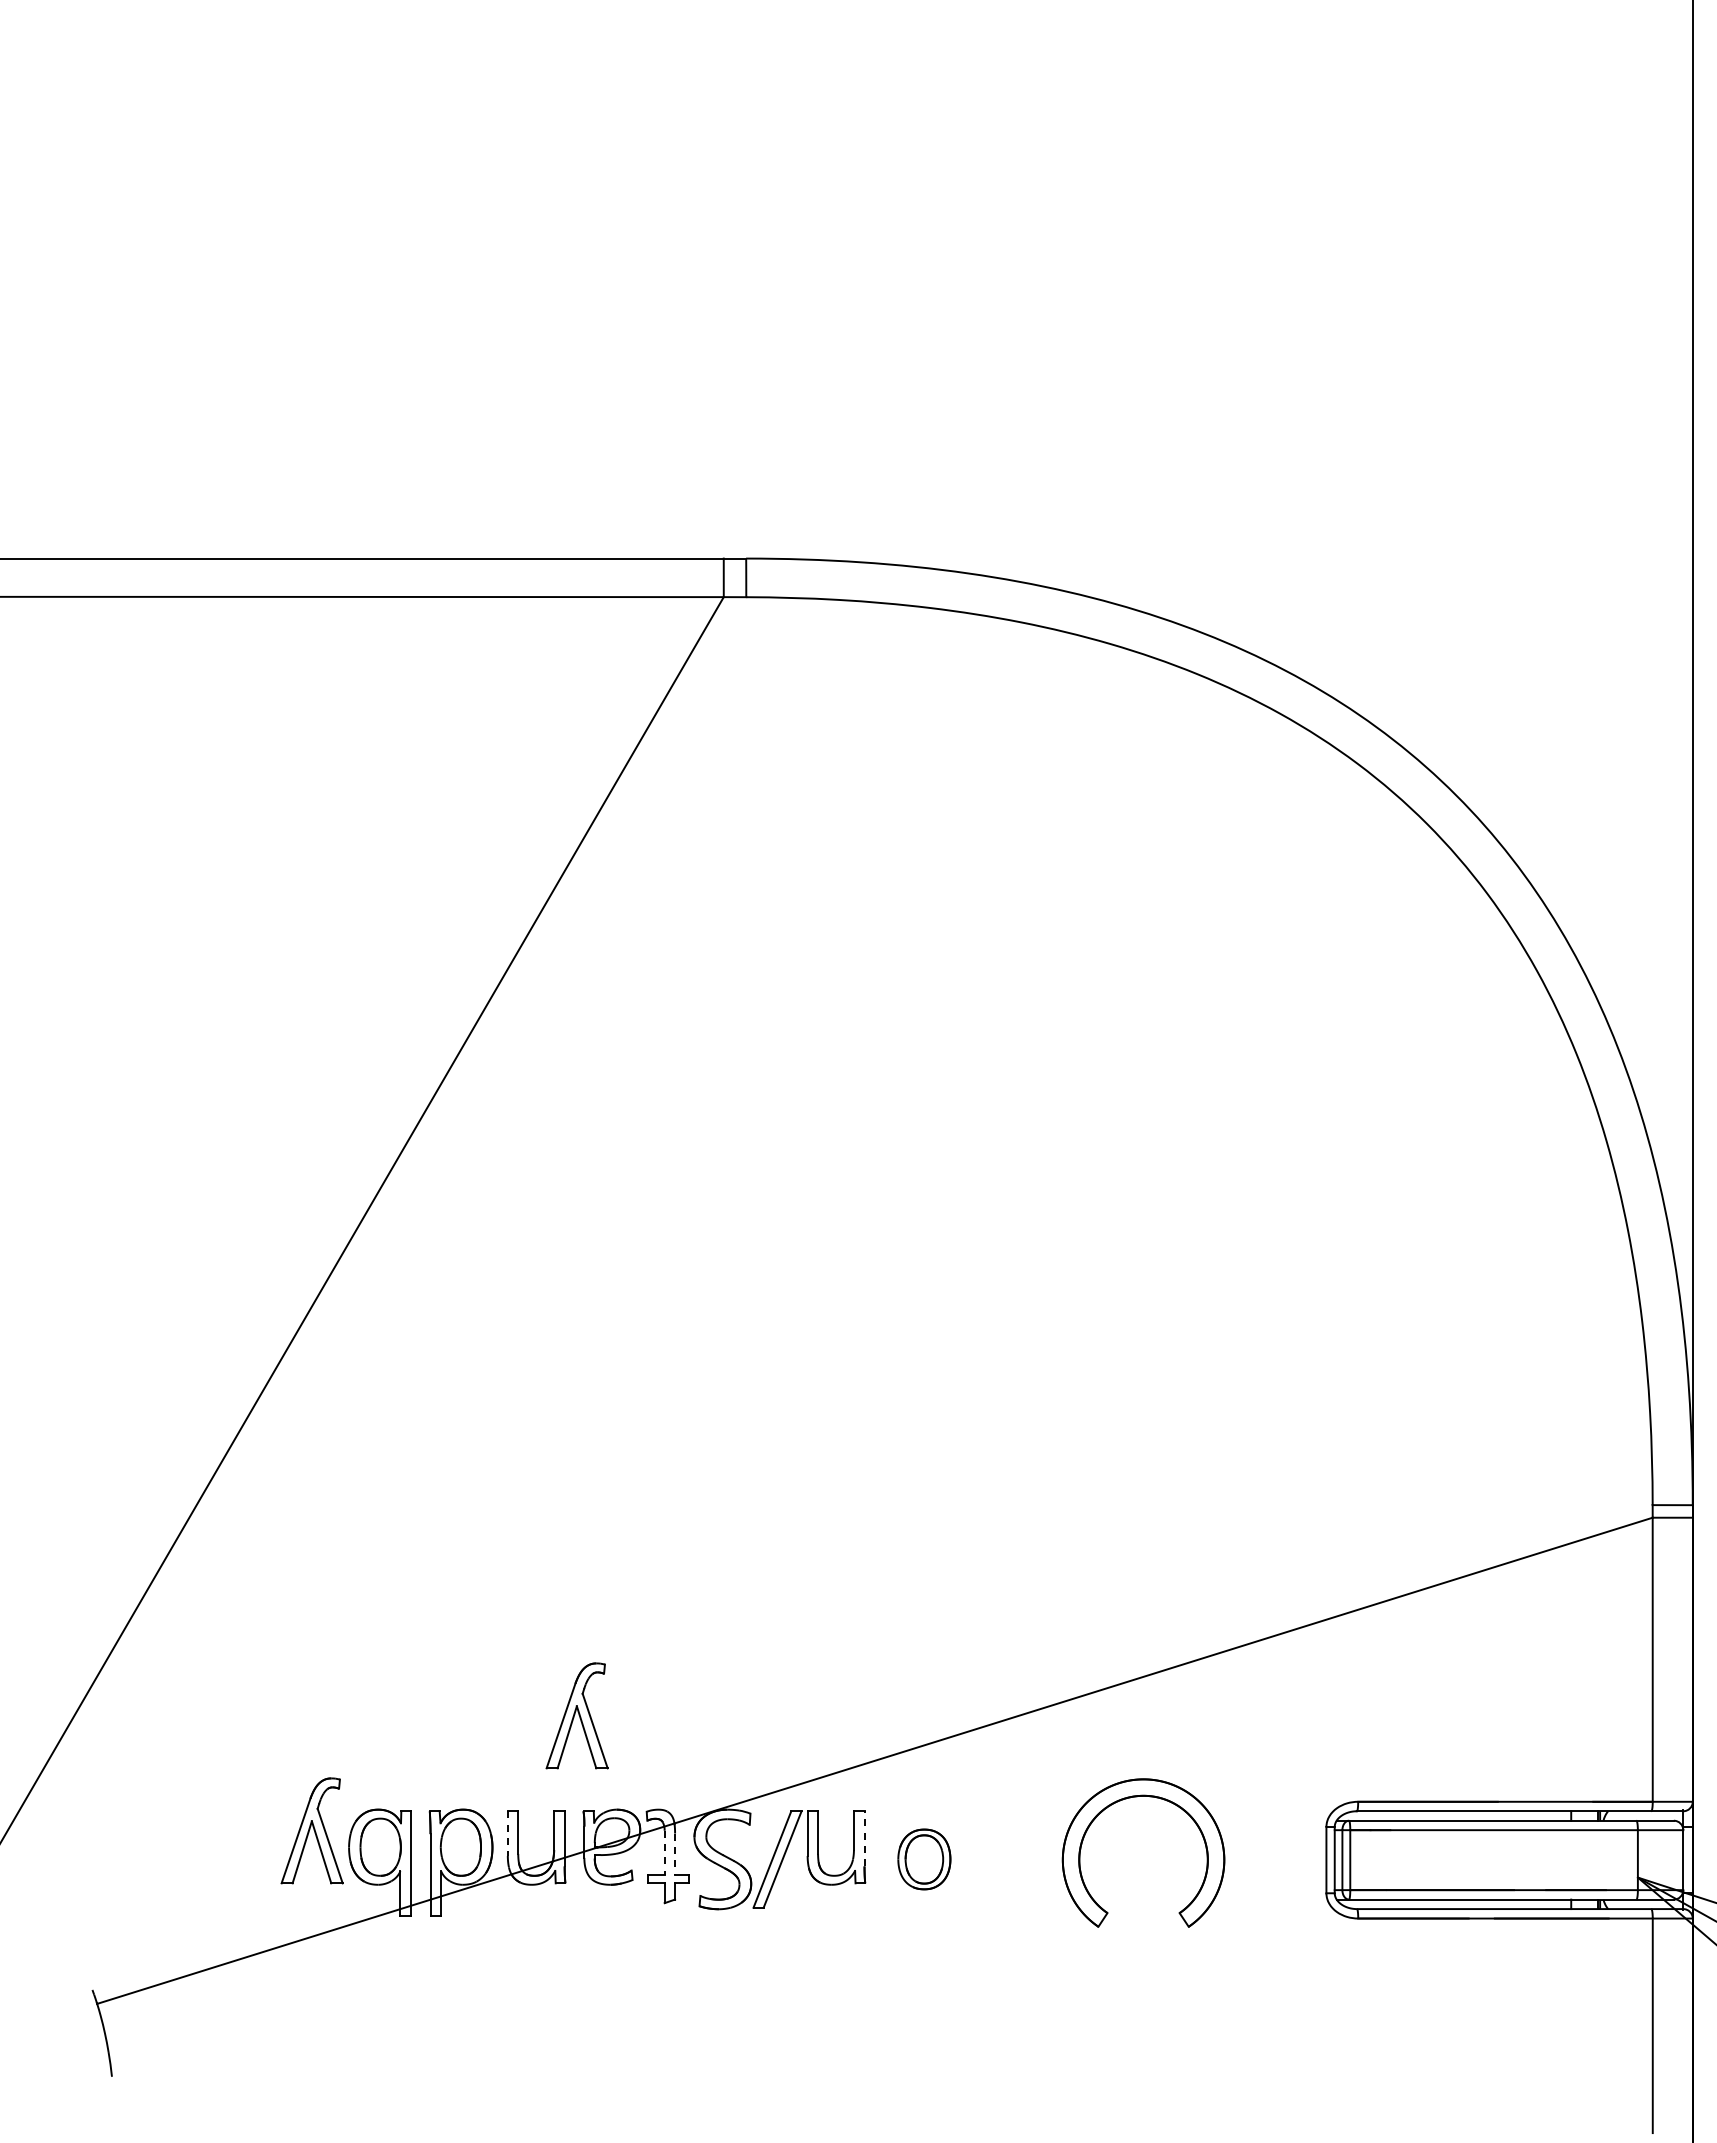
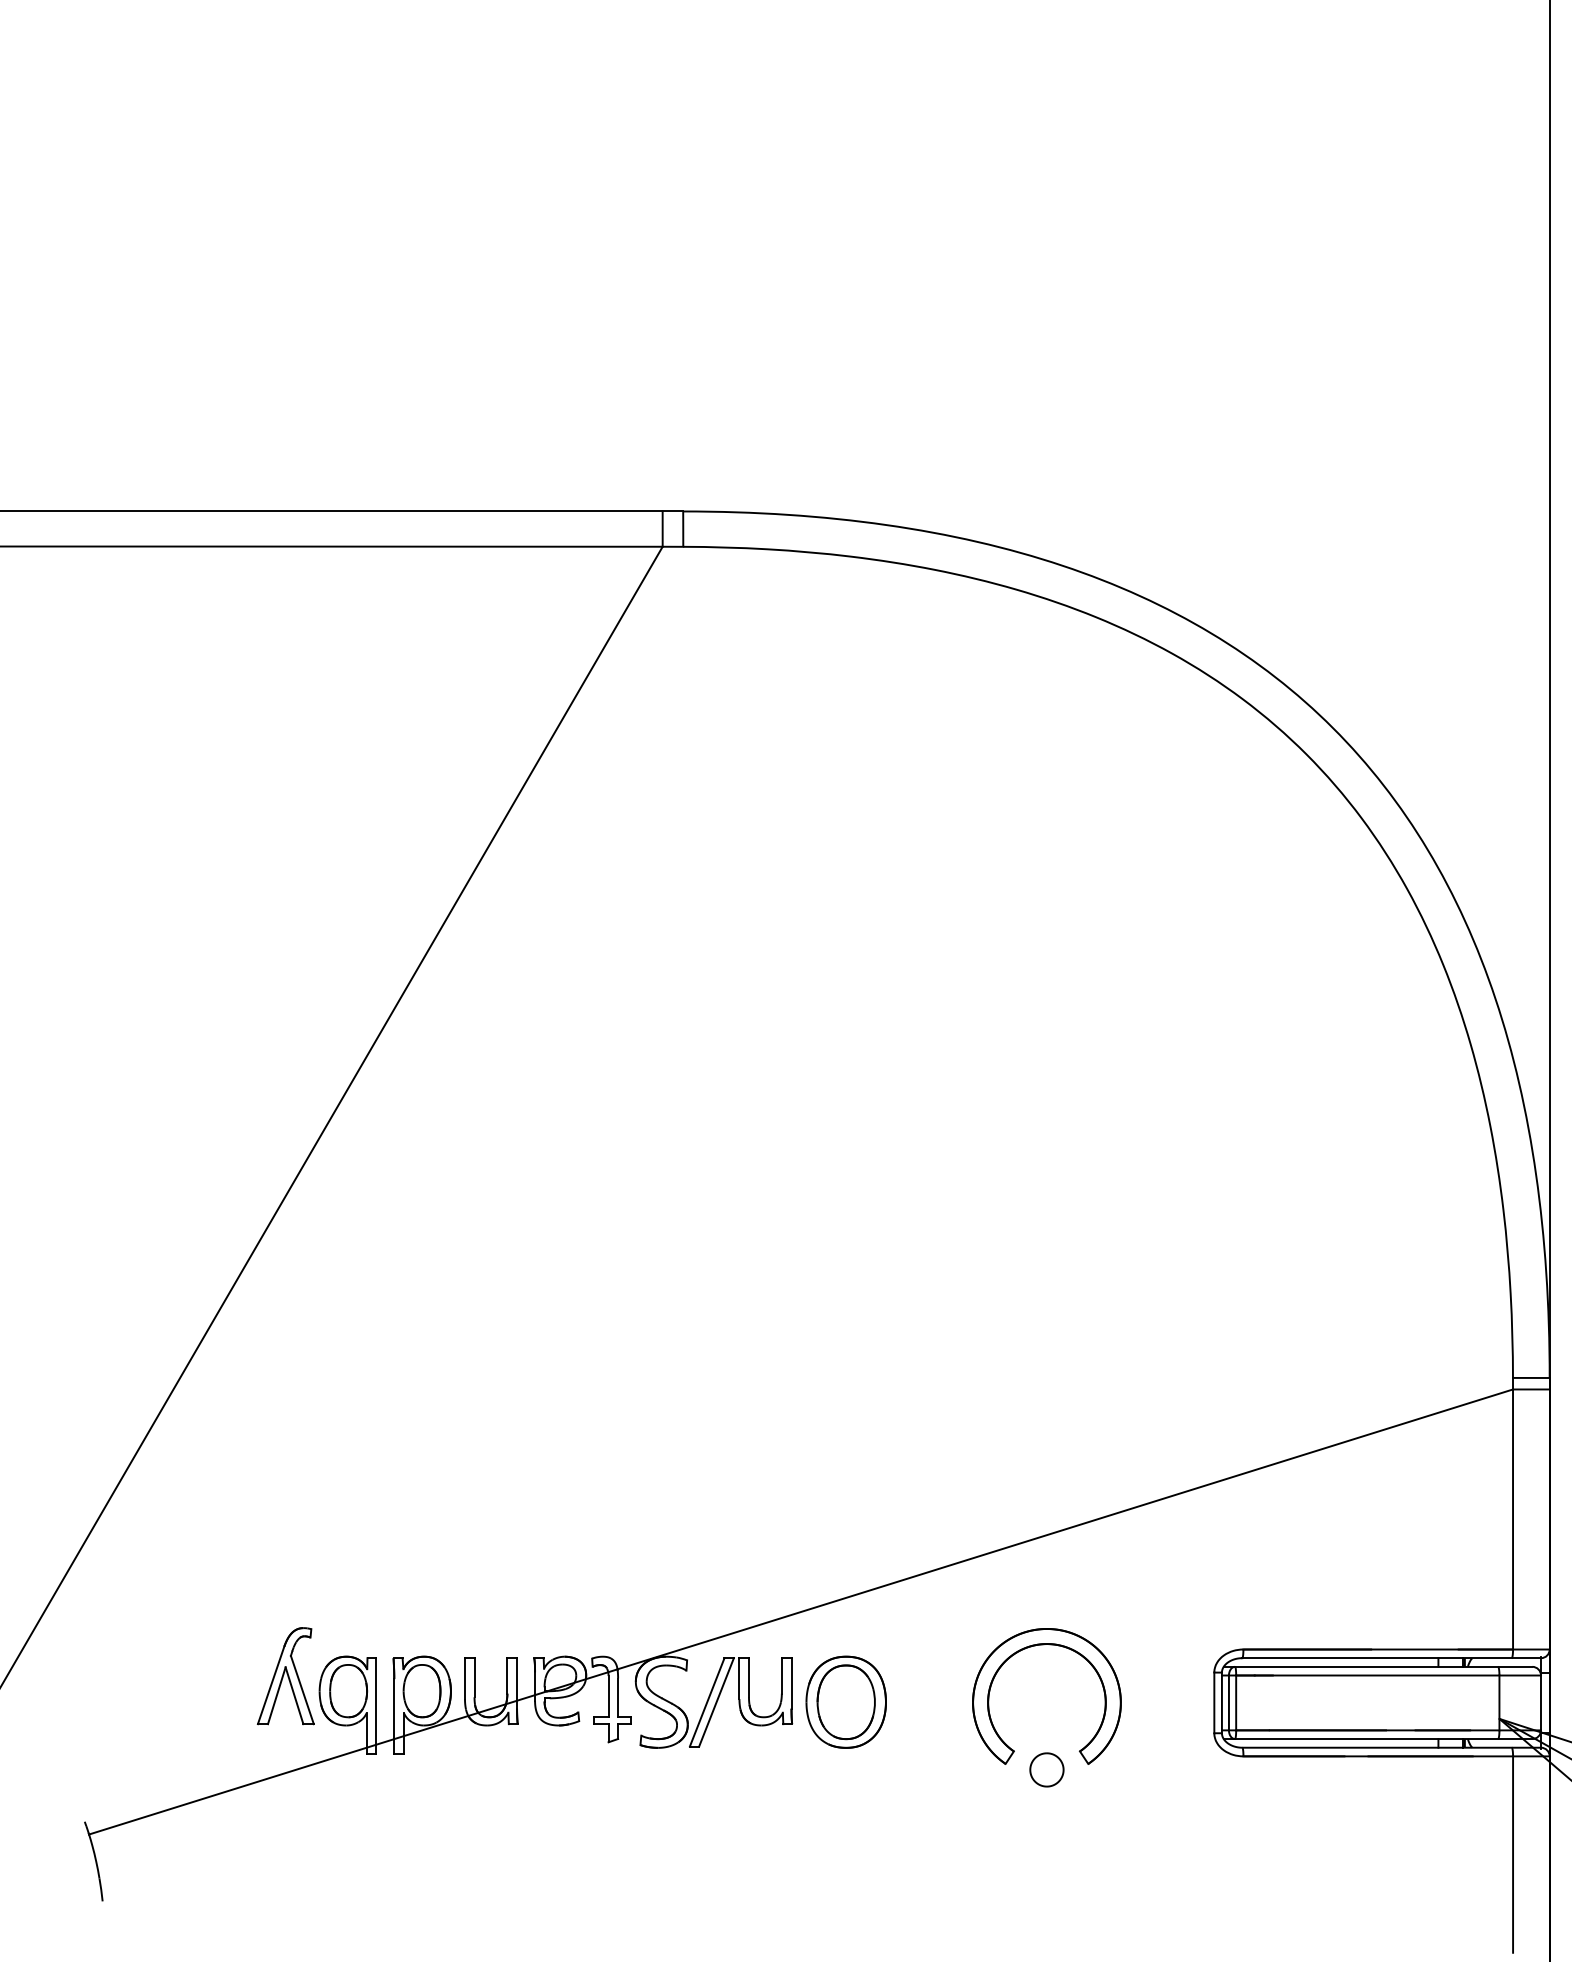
part: (576, 1715) -> (527, 1570), removed
line: (507, 1834) -> (464, 1679), dashed -> solid
line: (864, 1838) -> (791, 1683), dashed -> solid
line: (664, 1853) -> (608, 1696), dashed -> solid
line: (675, 1854) -> (618, 1697), dashed -> solid
part: (924, 1859) -> (846, 1702), size x1.67
part: (1143, 1933) -> (1046, 1770), added

